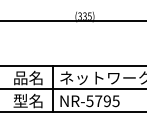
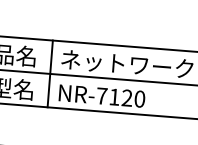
text: (102, 101) -> (120, 97), NR-5795 -> NR-7120

